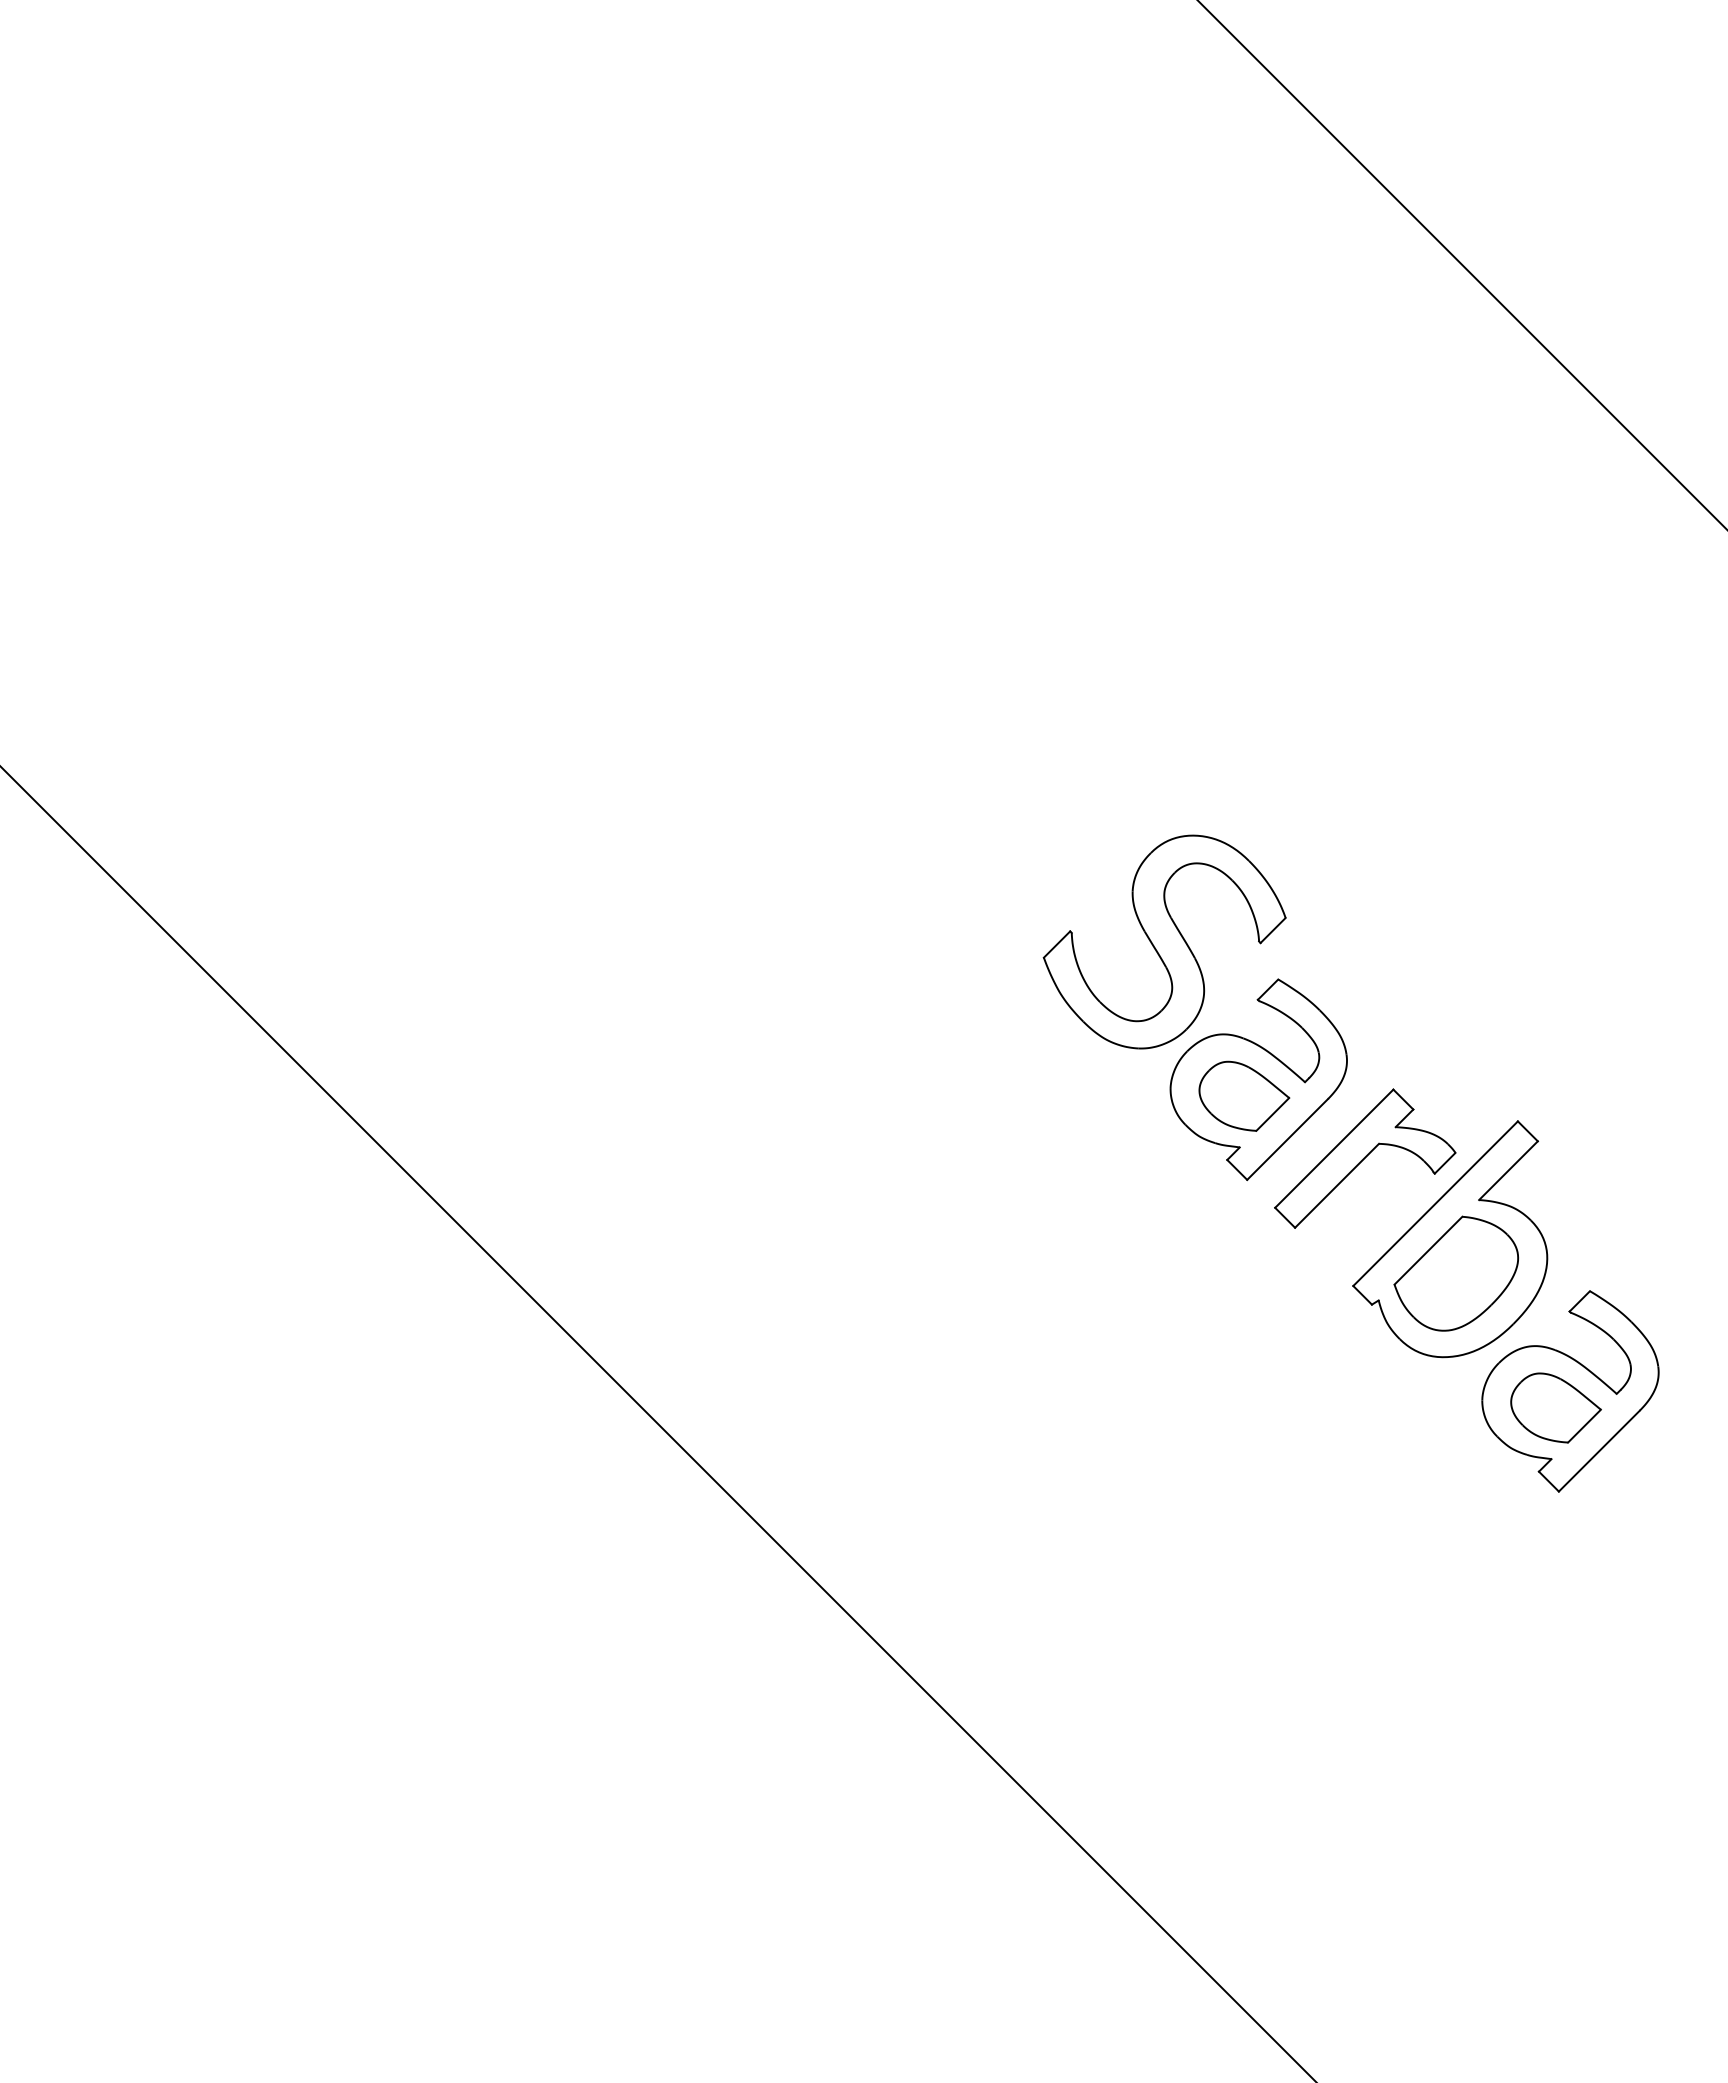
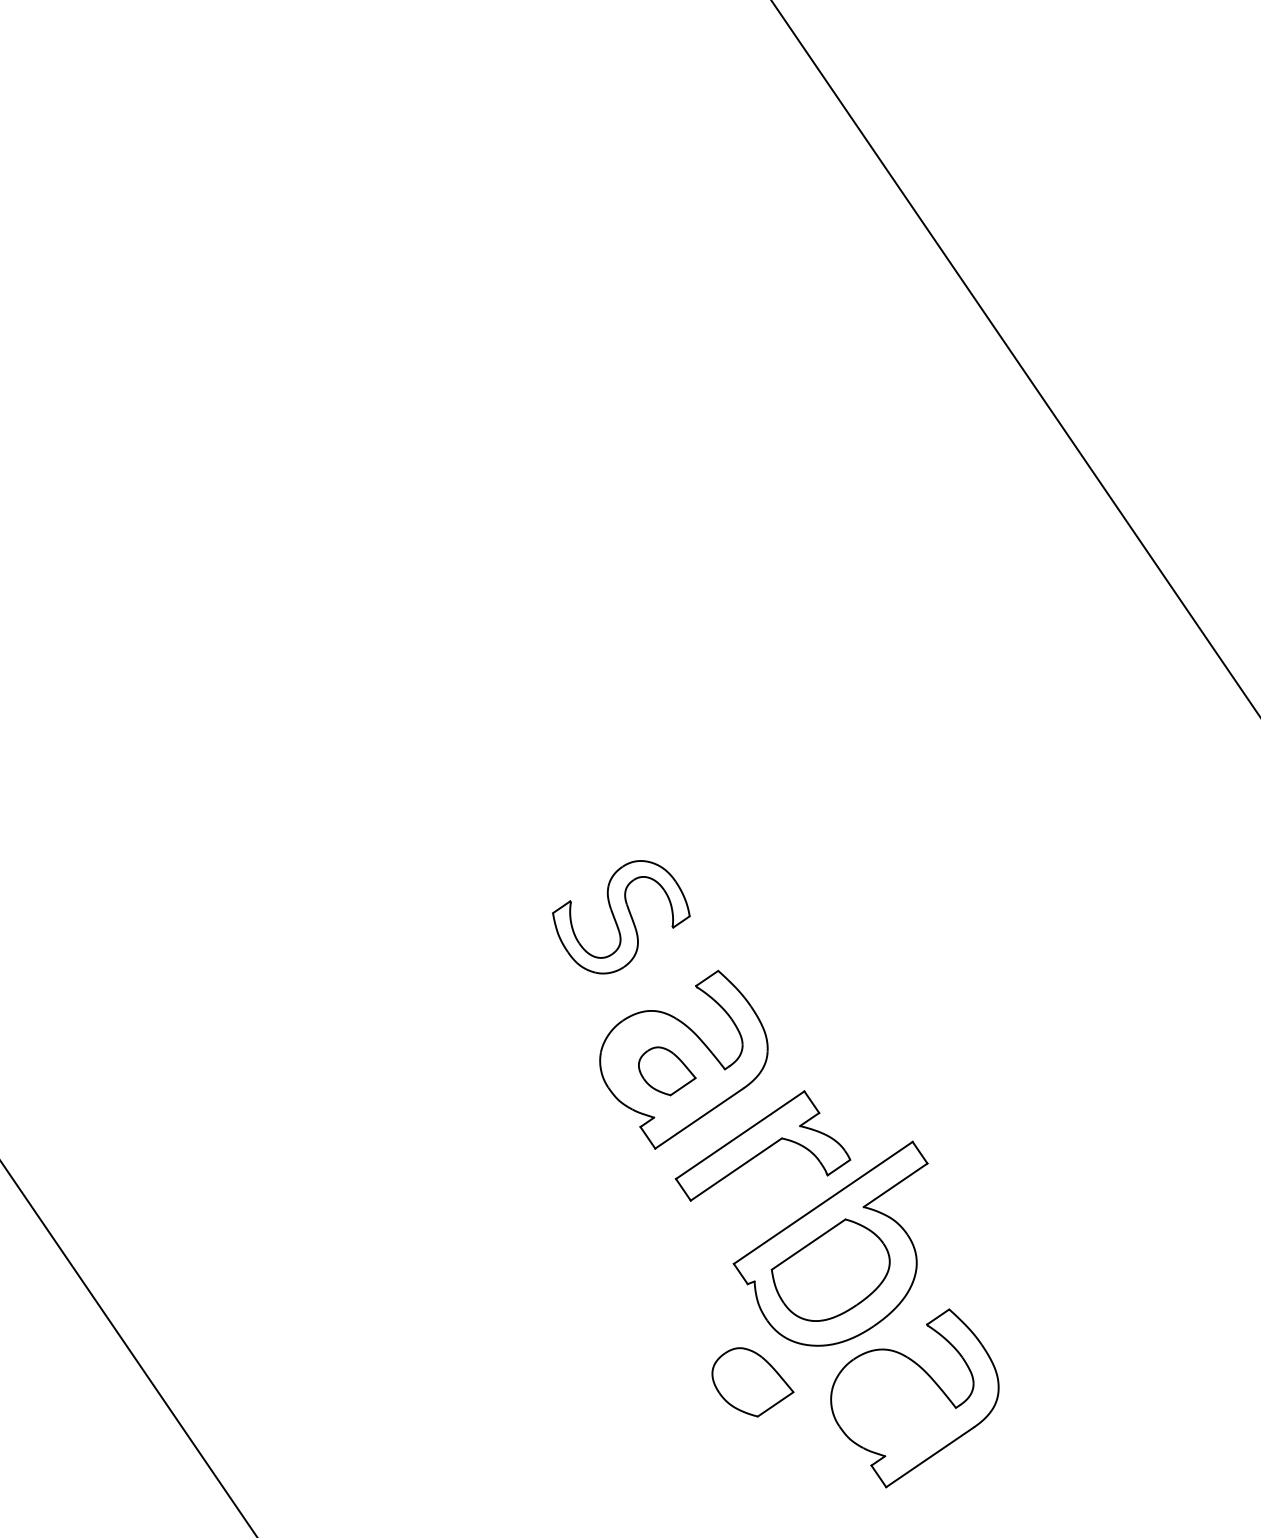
part: (1164, 941) -> (620, 916), size x0.6
part: (1244, 1095) -> (667, 1071), size x0.7
part: (1555, 1407) -> (752, 1382), moved

